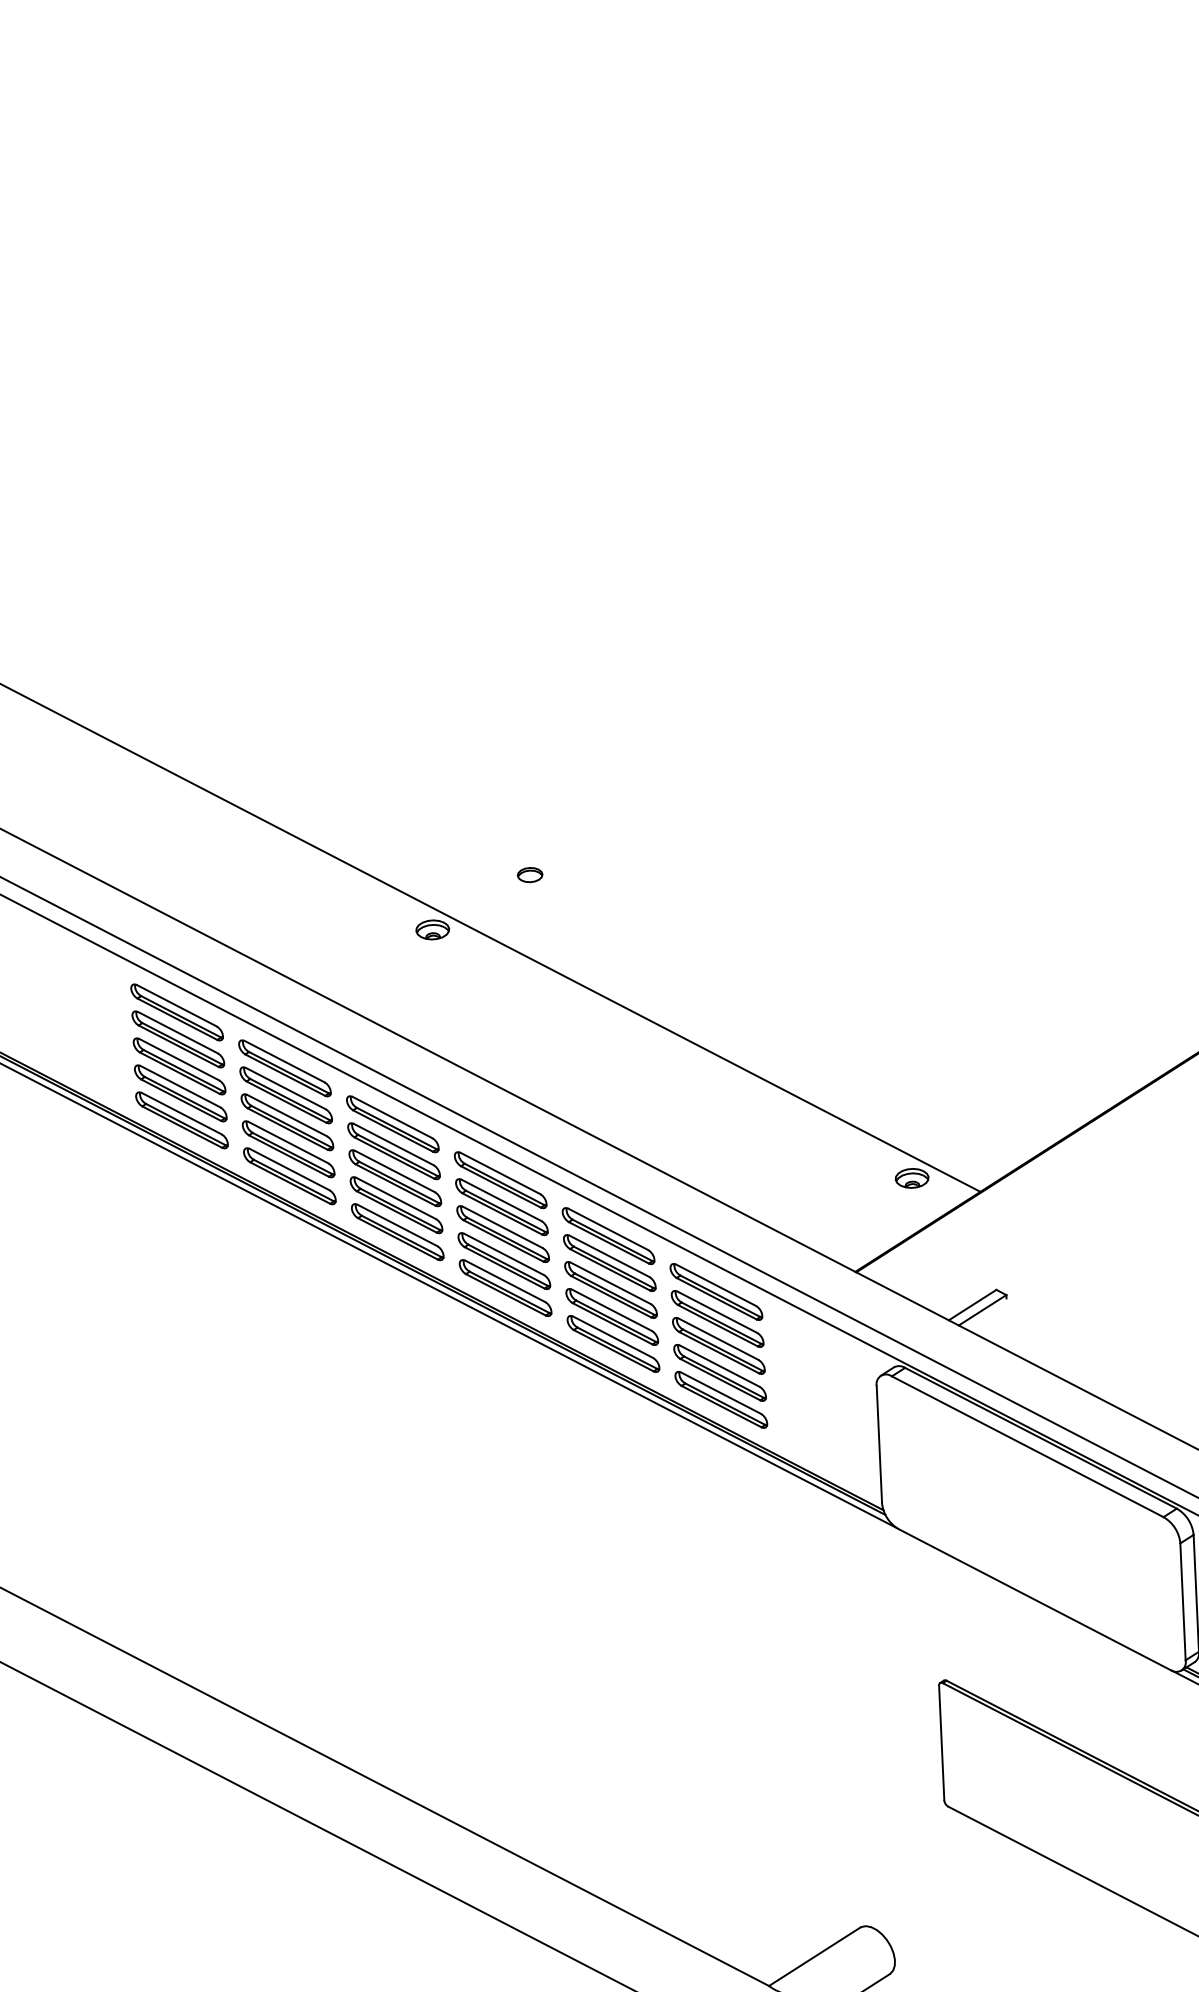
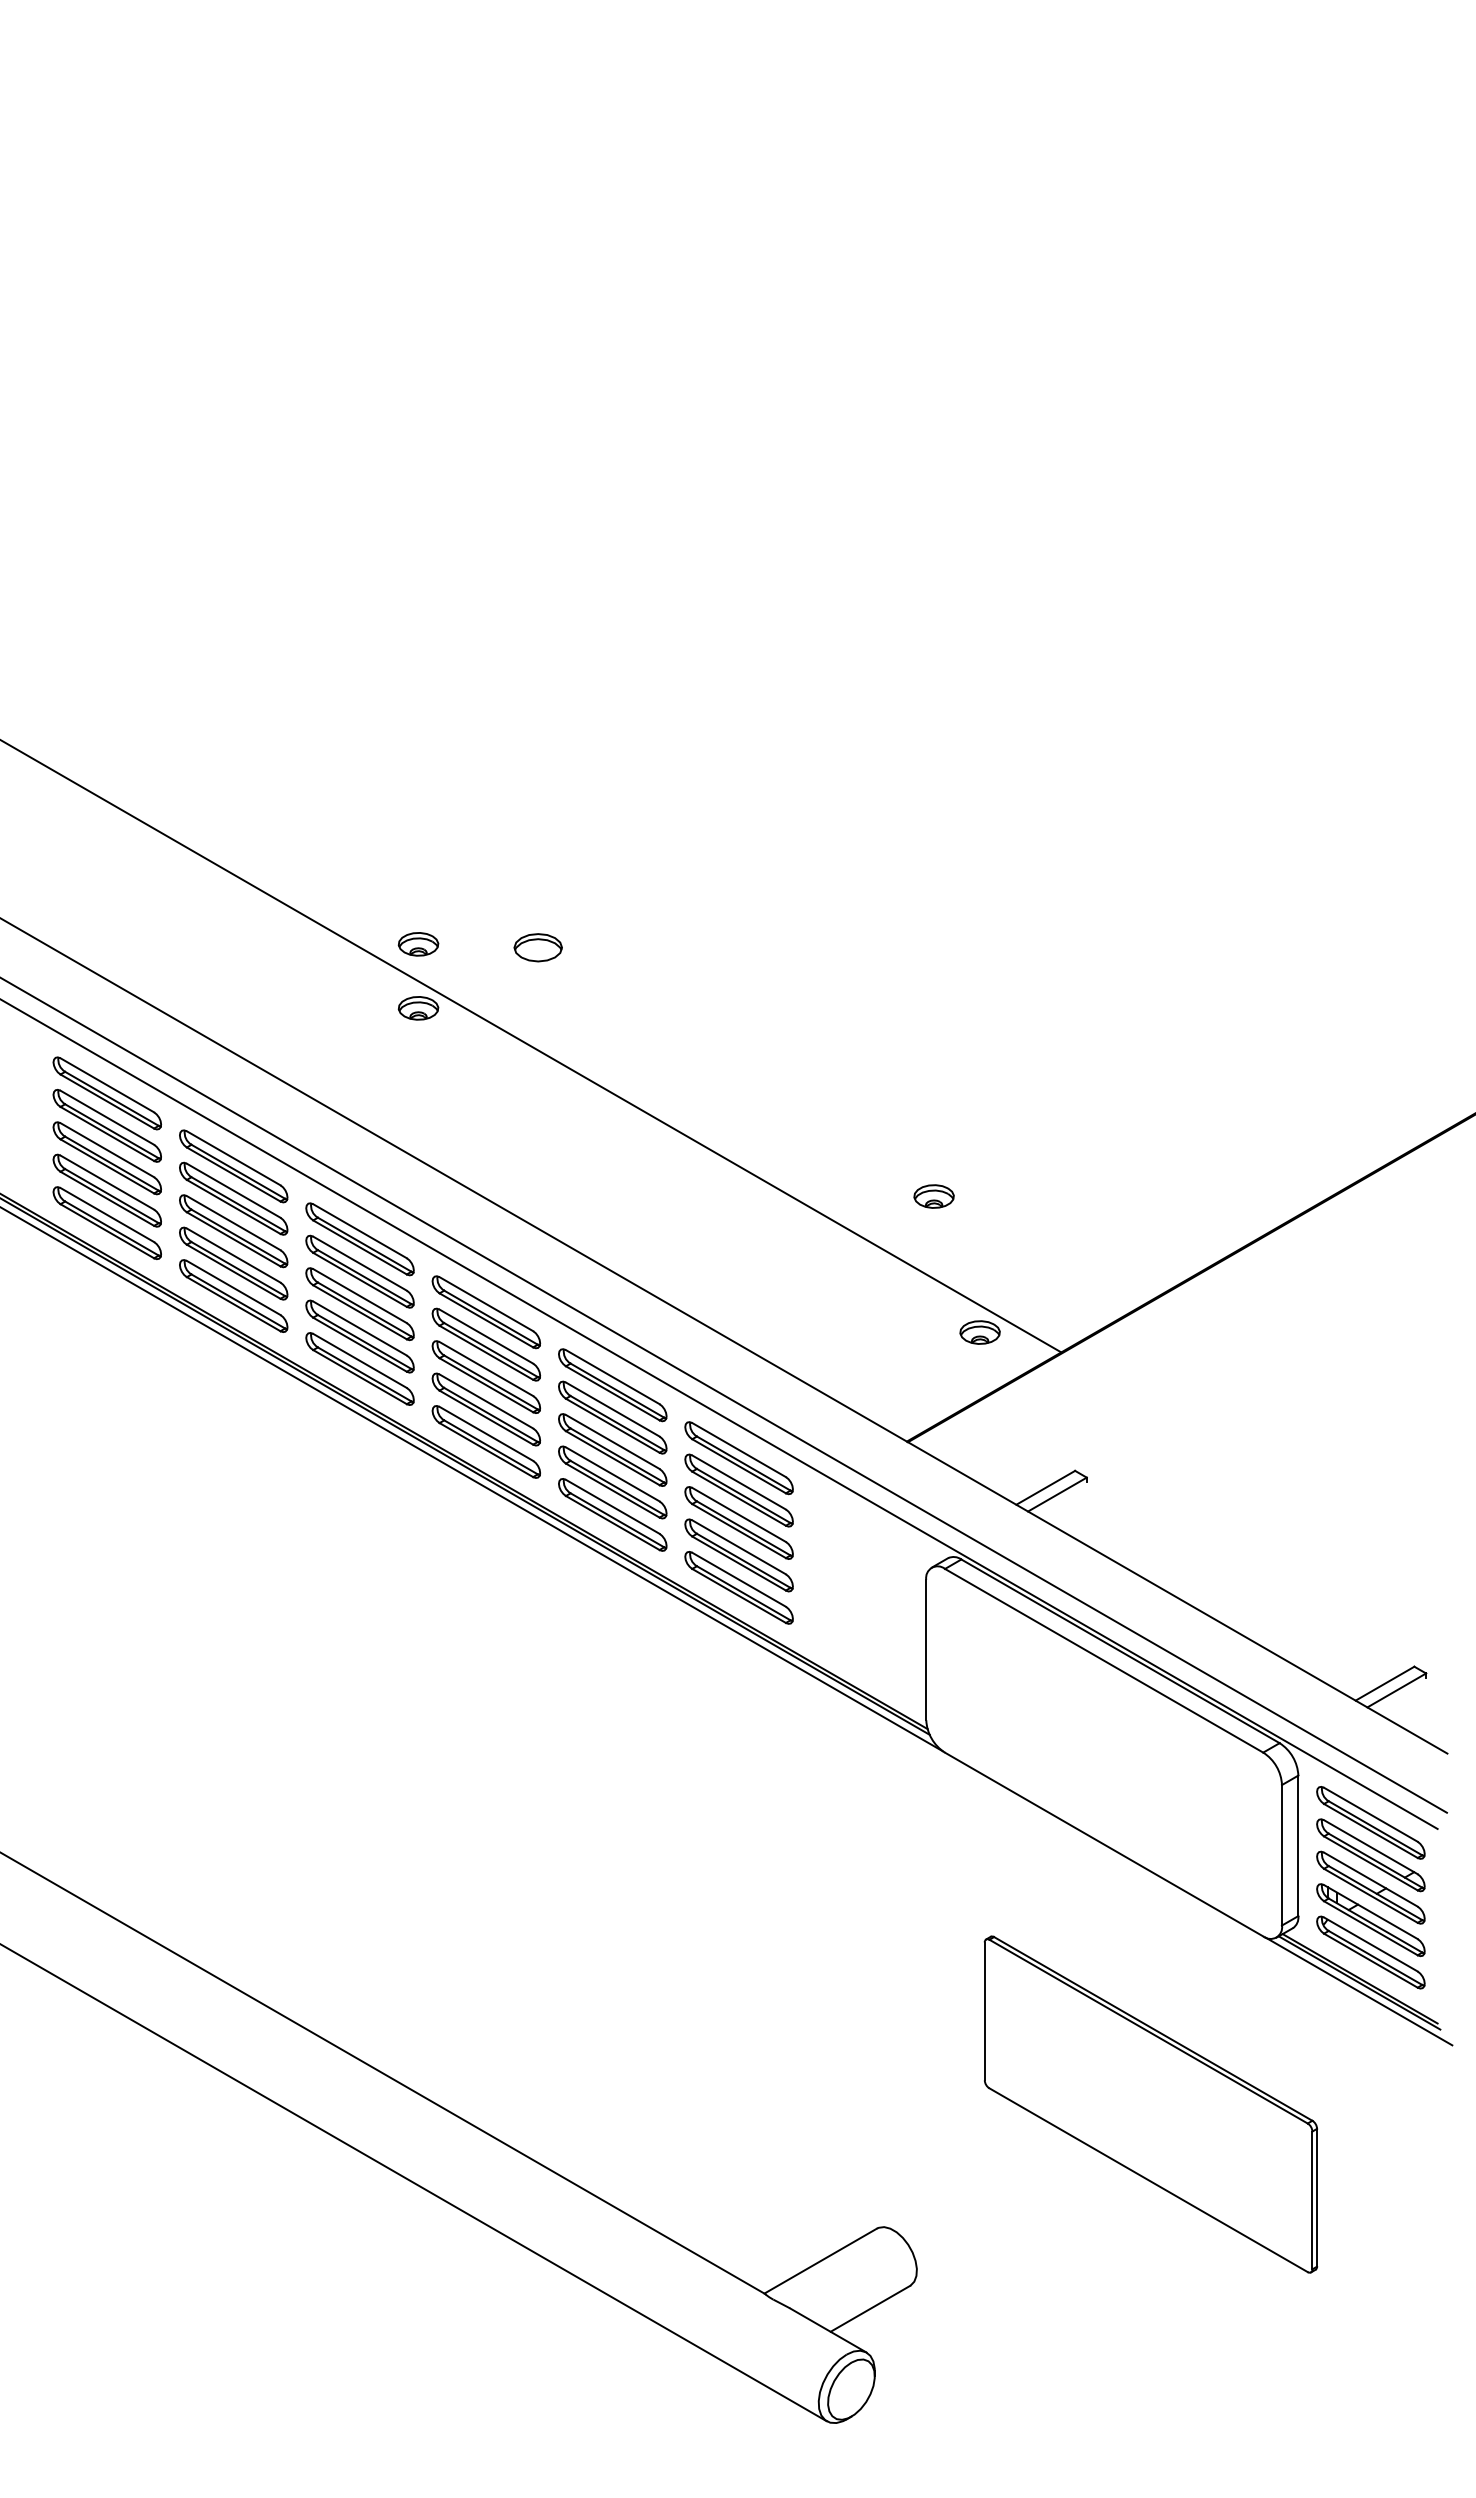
part: (530, 874) -> (538, 947), size x1.6
part: (430, 876) -> (418, 944), added
part: (868, 1066) -> (933, 1196), added

